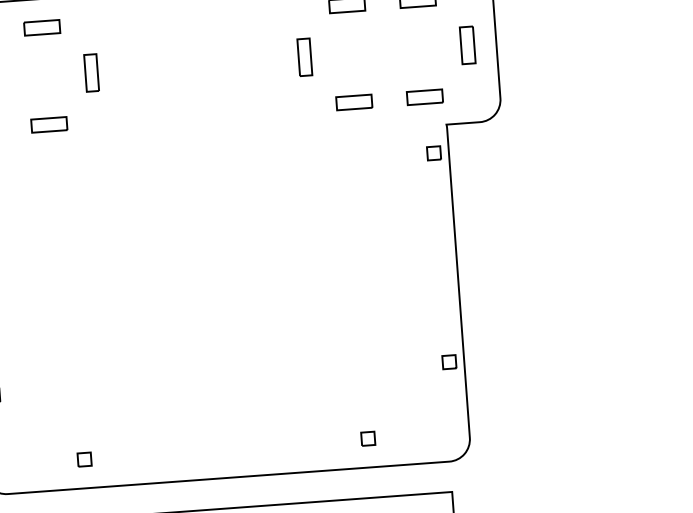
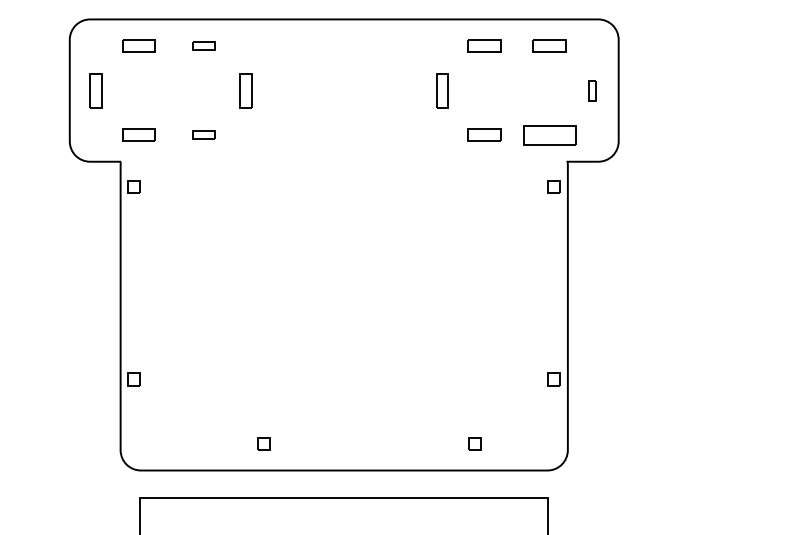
part: (41, 27) -> (203, 45), size x0.7
part: (466, 45) -> (591, 90), size x0.6
part: (424, 96) -> (549, 134), size x1.6
part: (48, 124) -> (203, 134), size x0.7
part: (84, 458) -> (263, 443), moved

